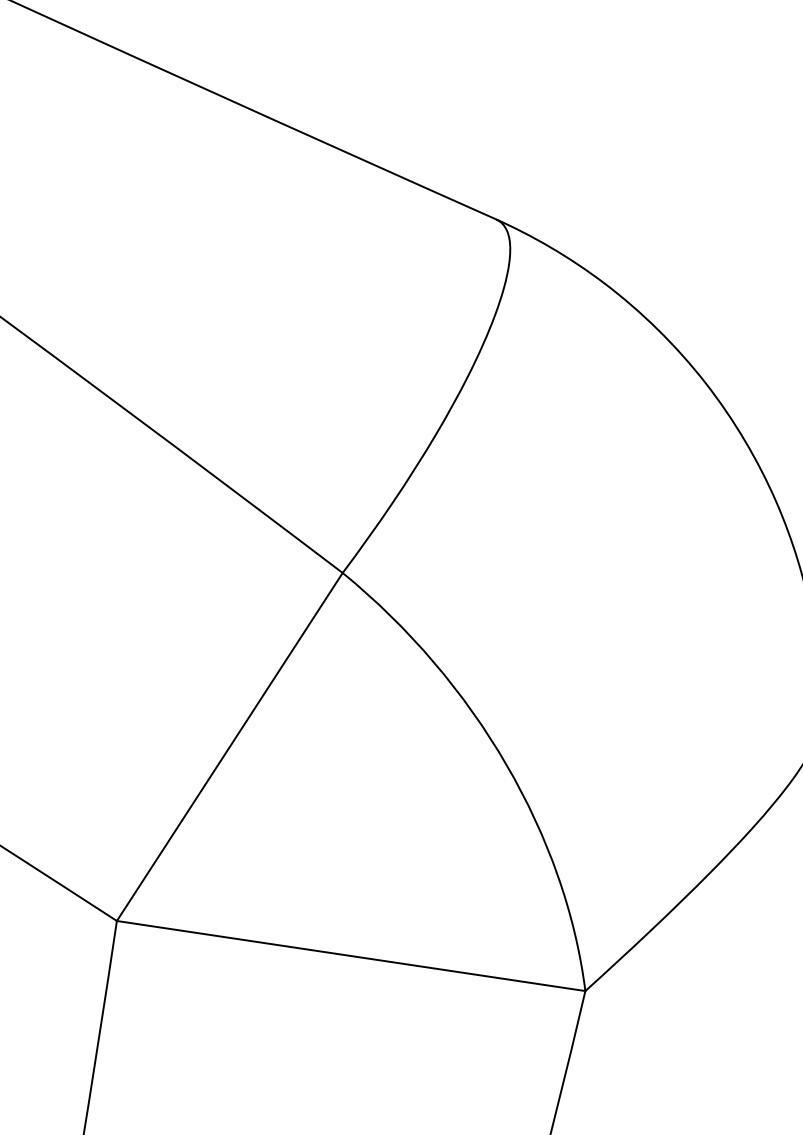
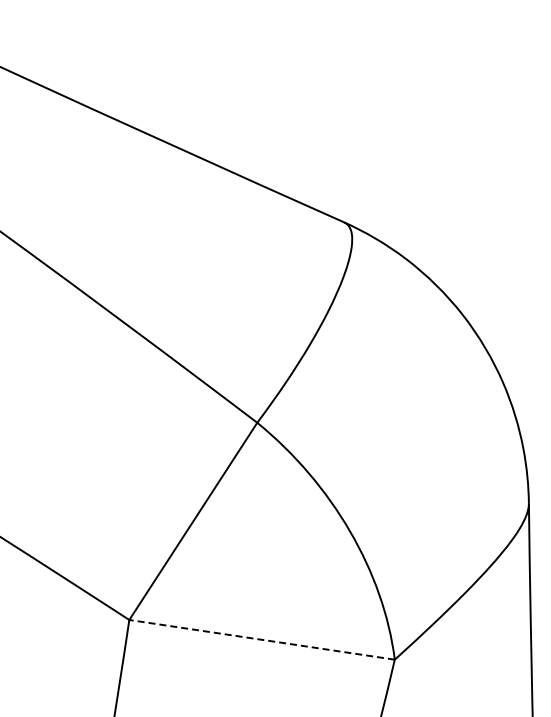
line: (350, 955) -> (261, 639), solid -> dashed

